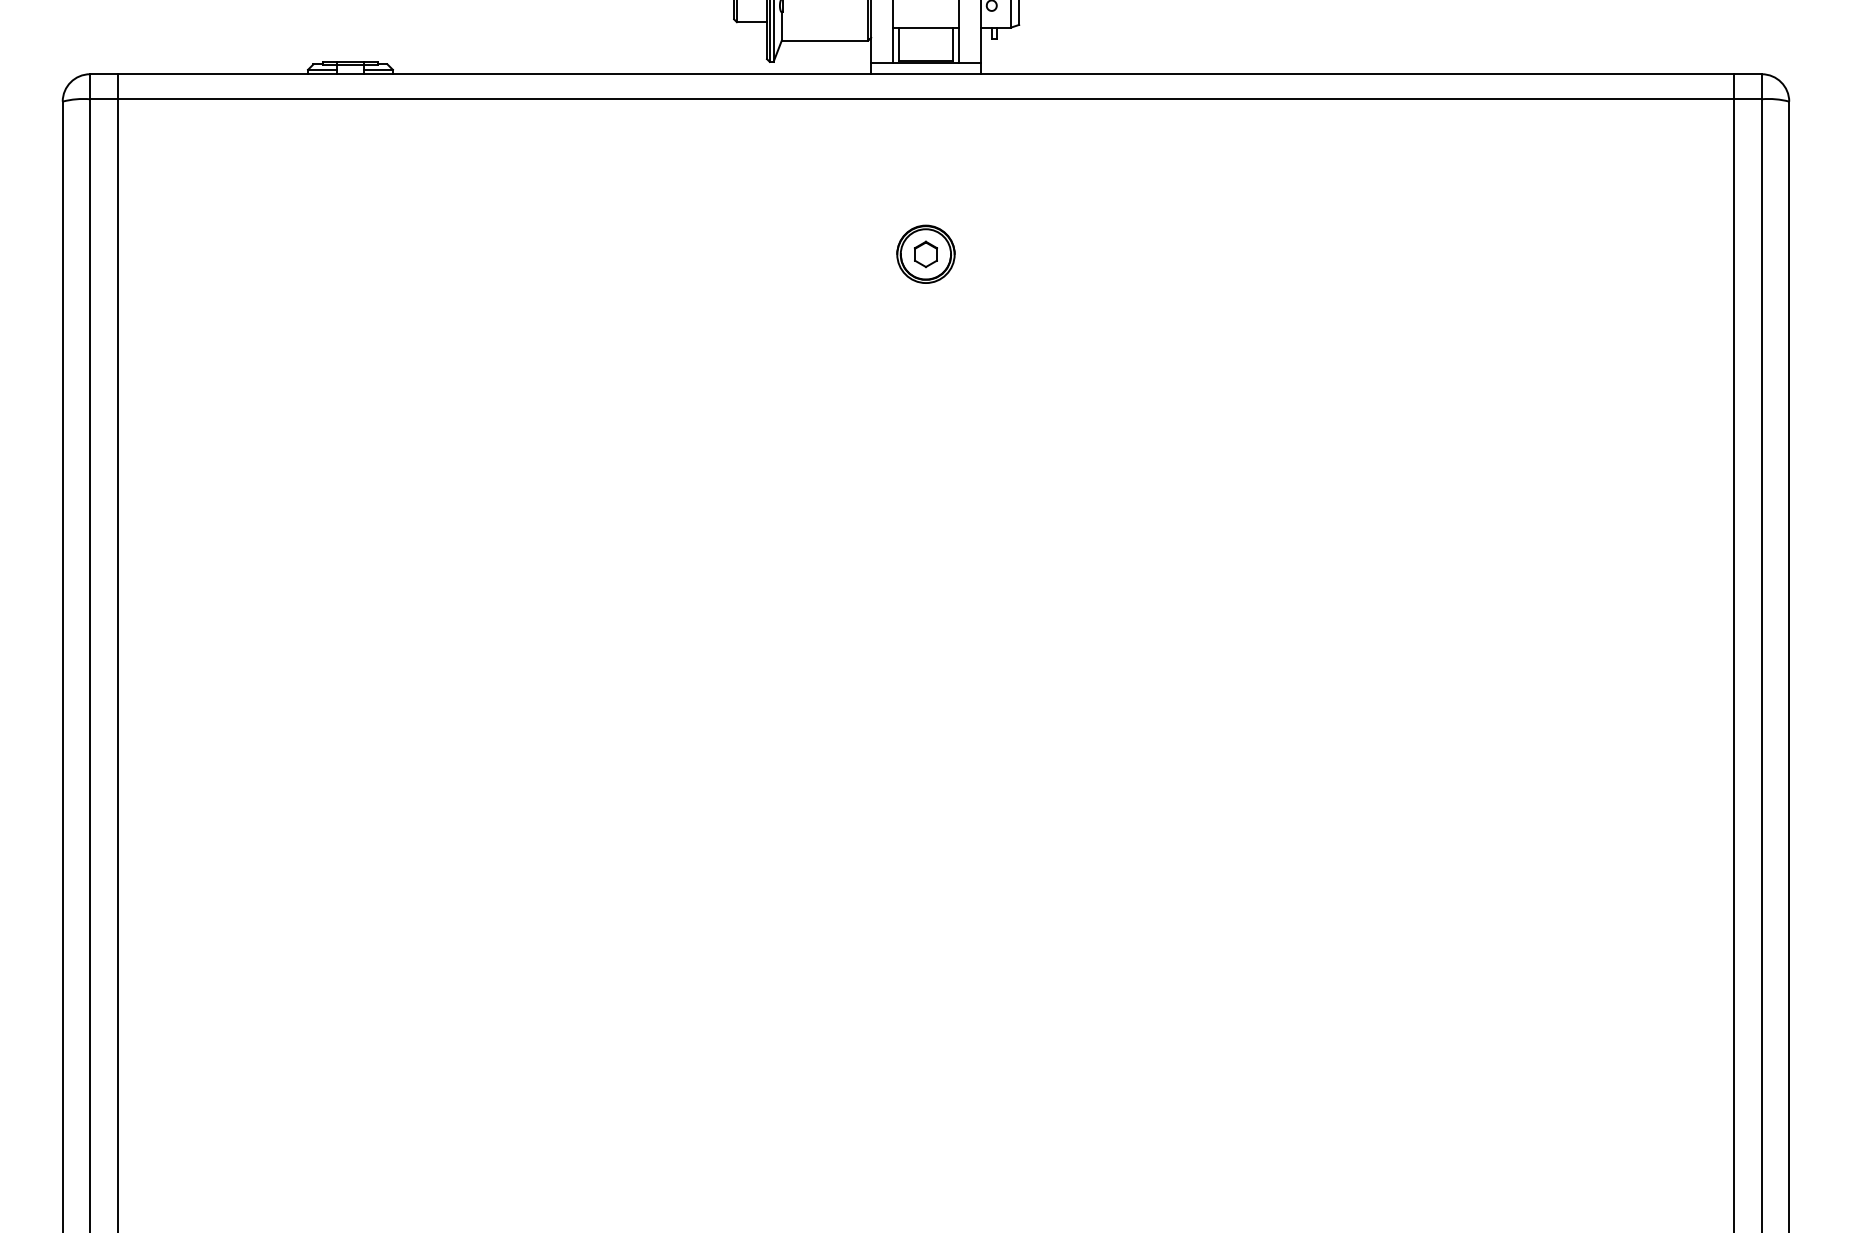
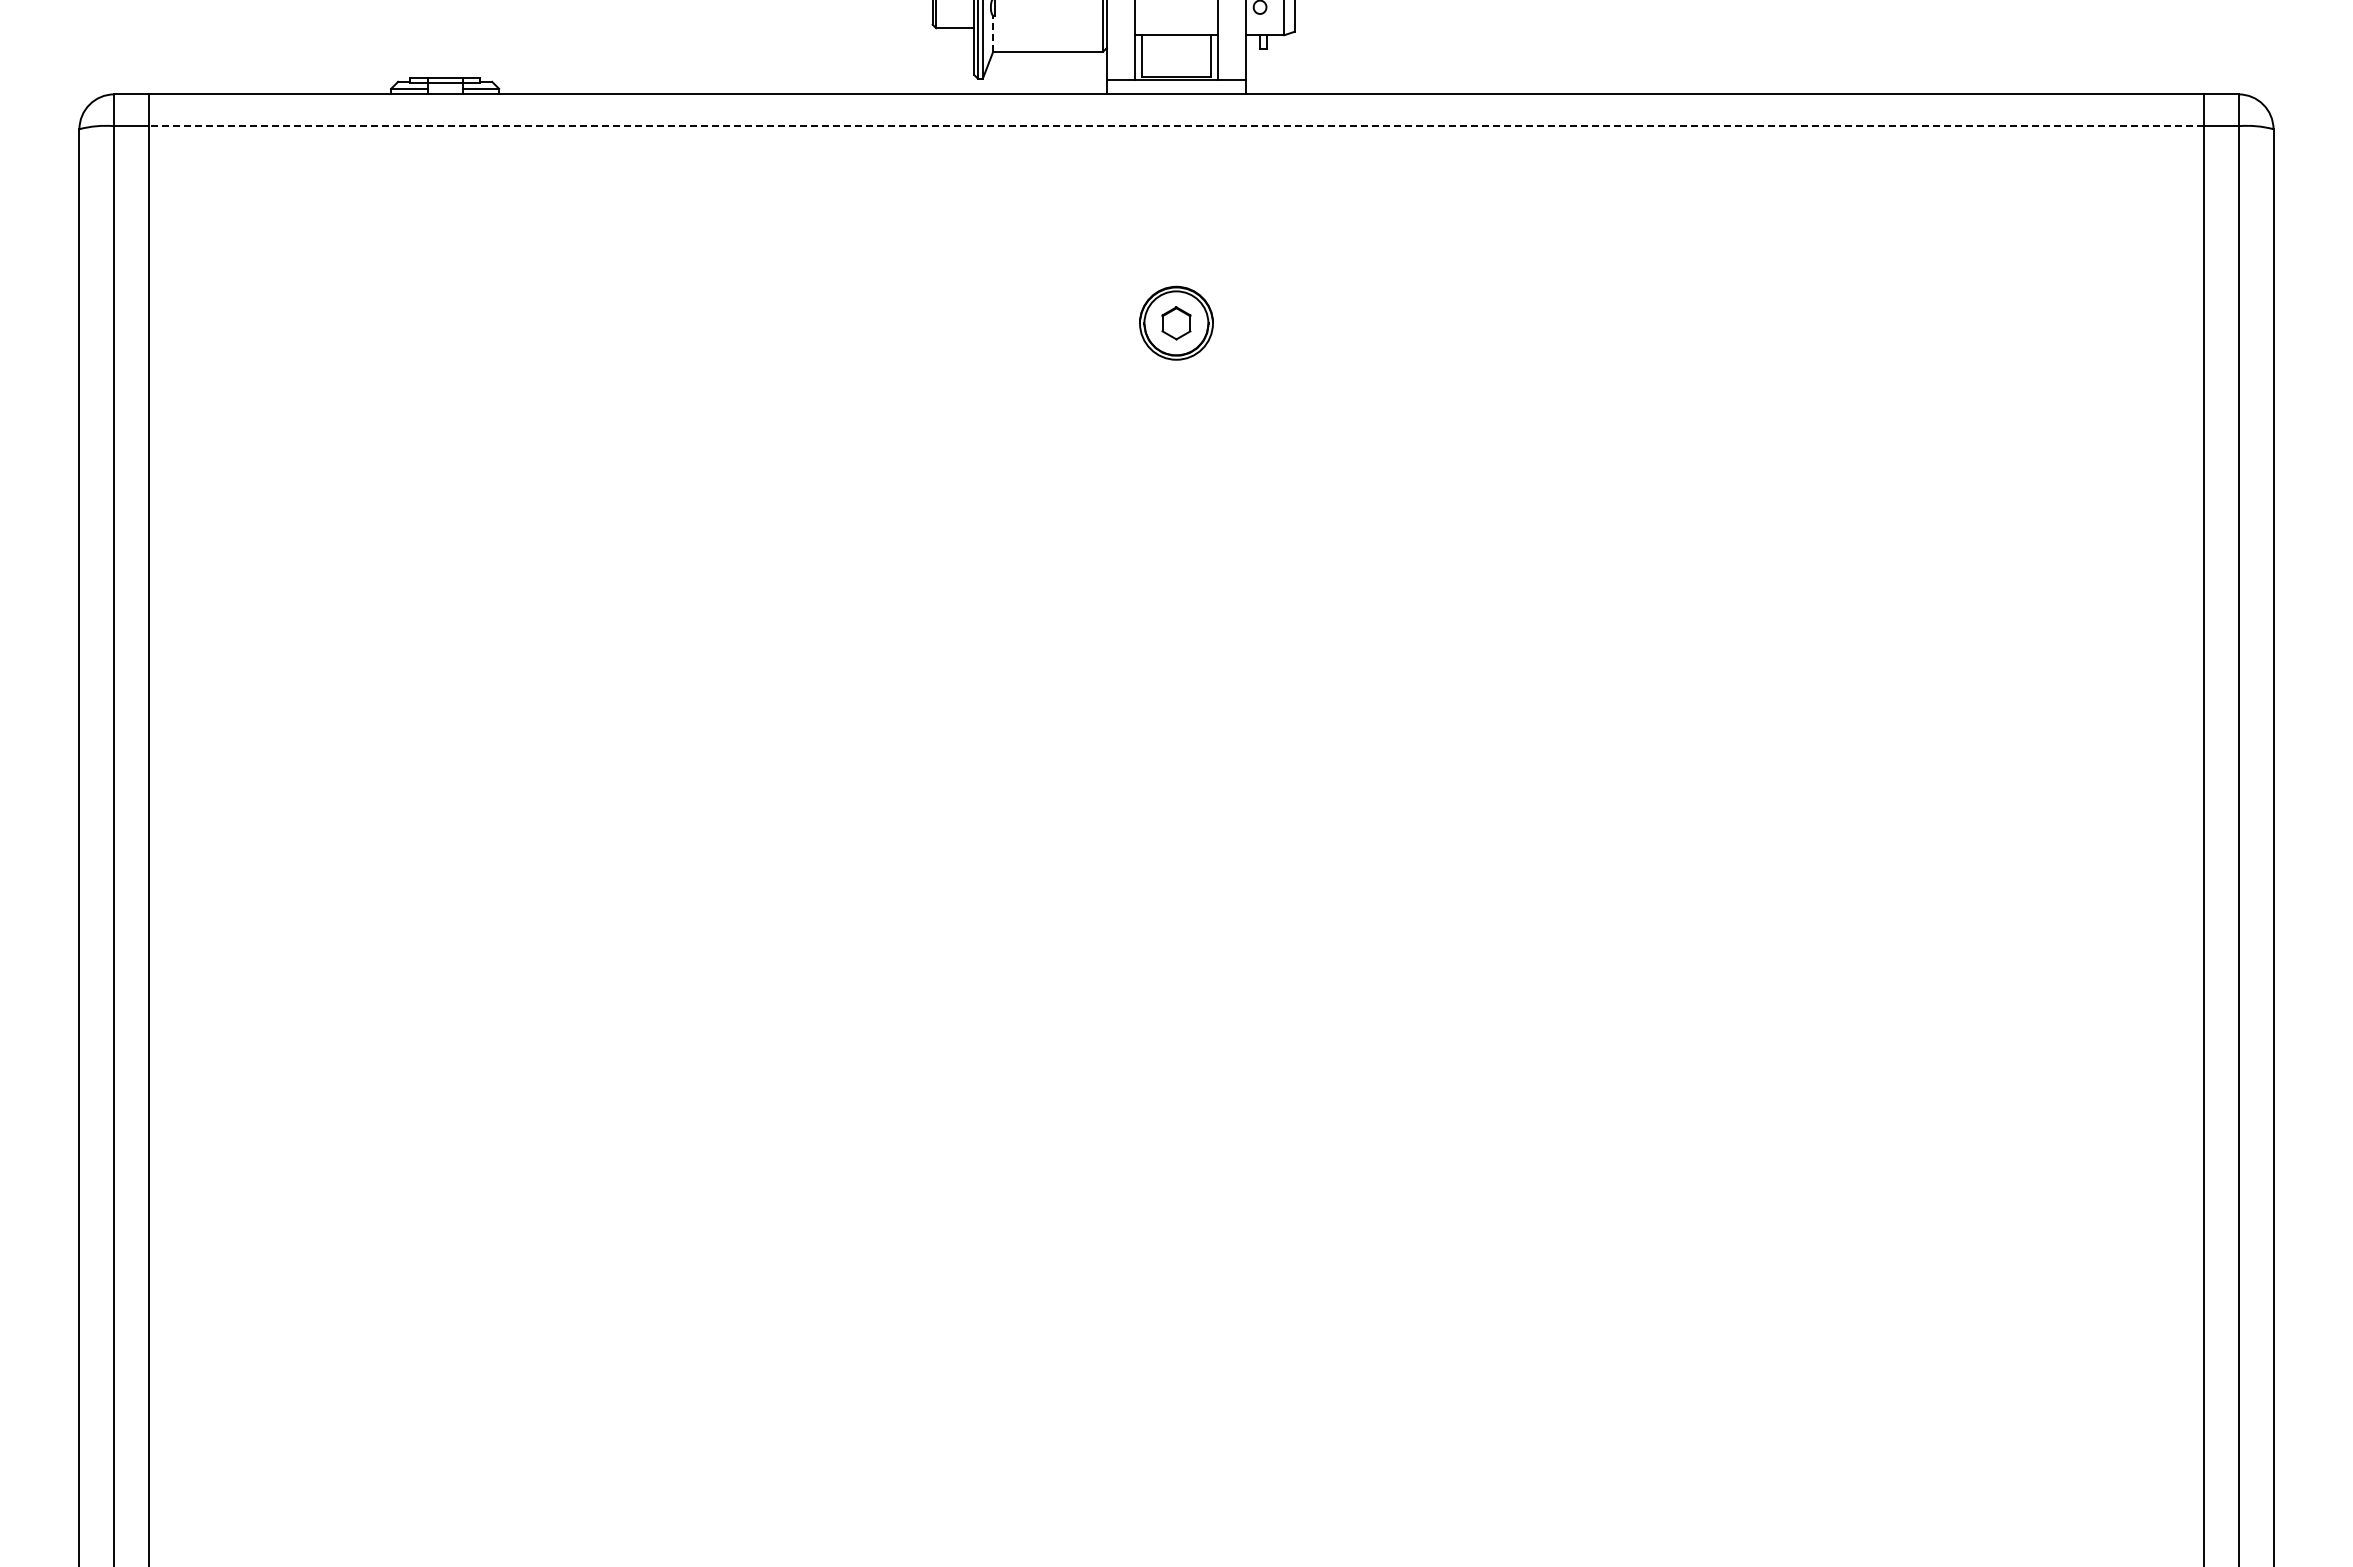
line: (781, 26) -> (993, 33), solid -> dashed
line: (925, 99) -> (1175, 126), solid -> dashed

